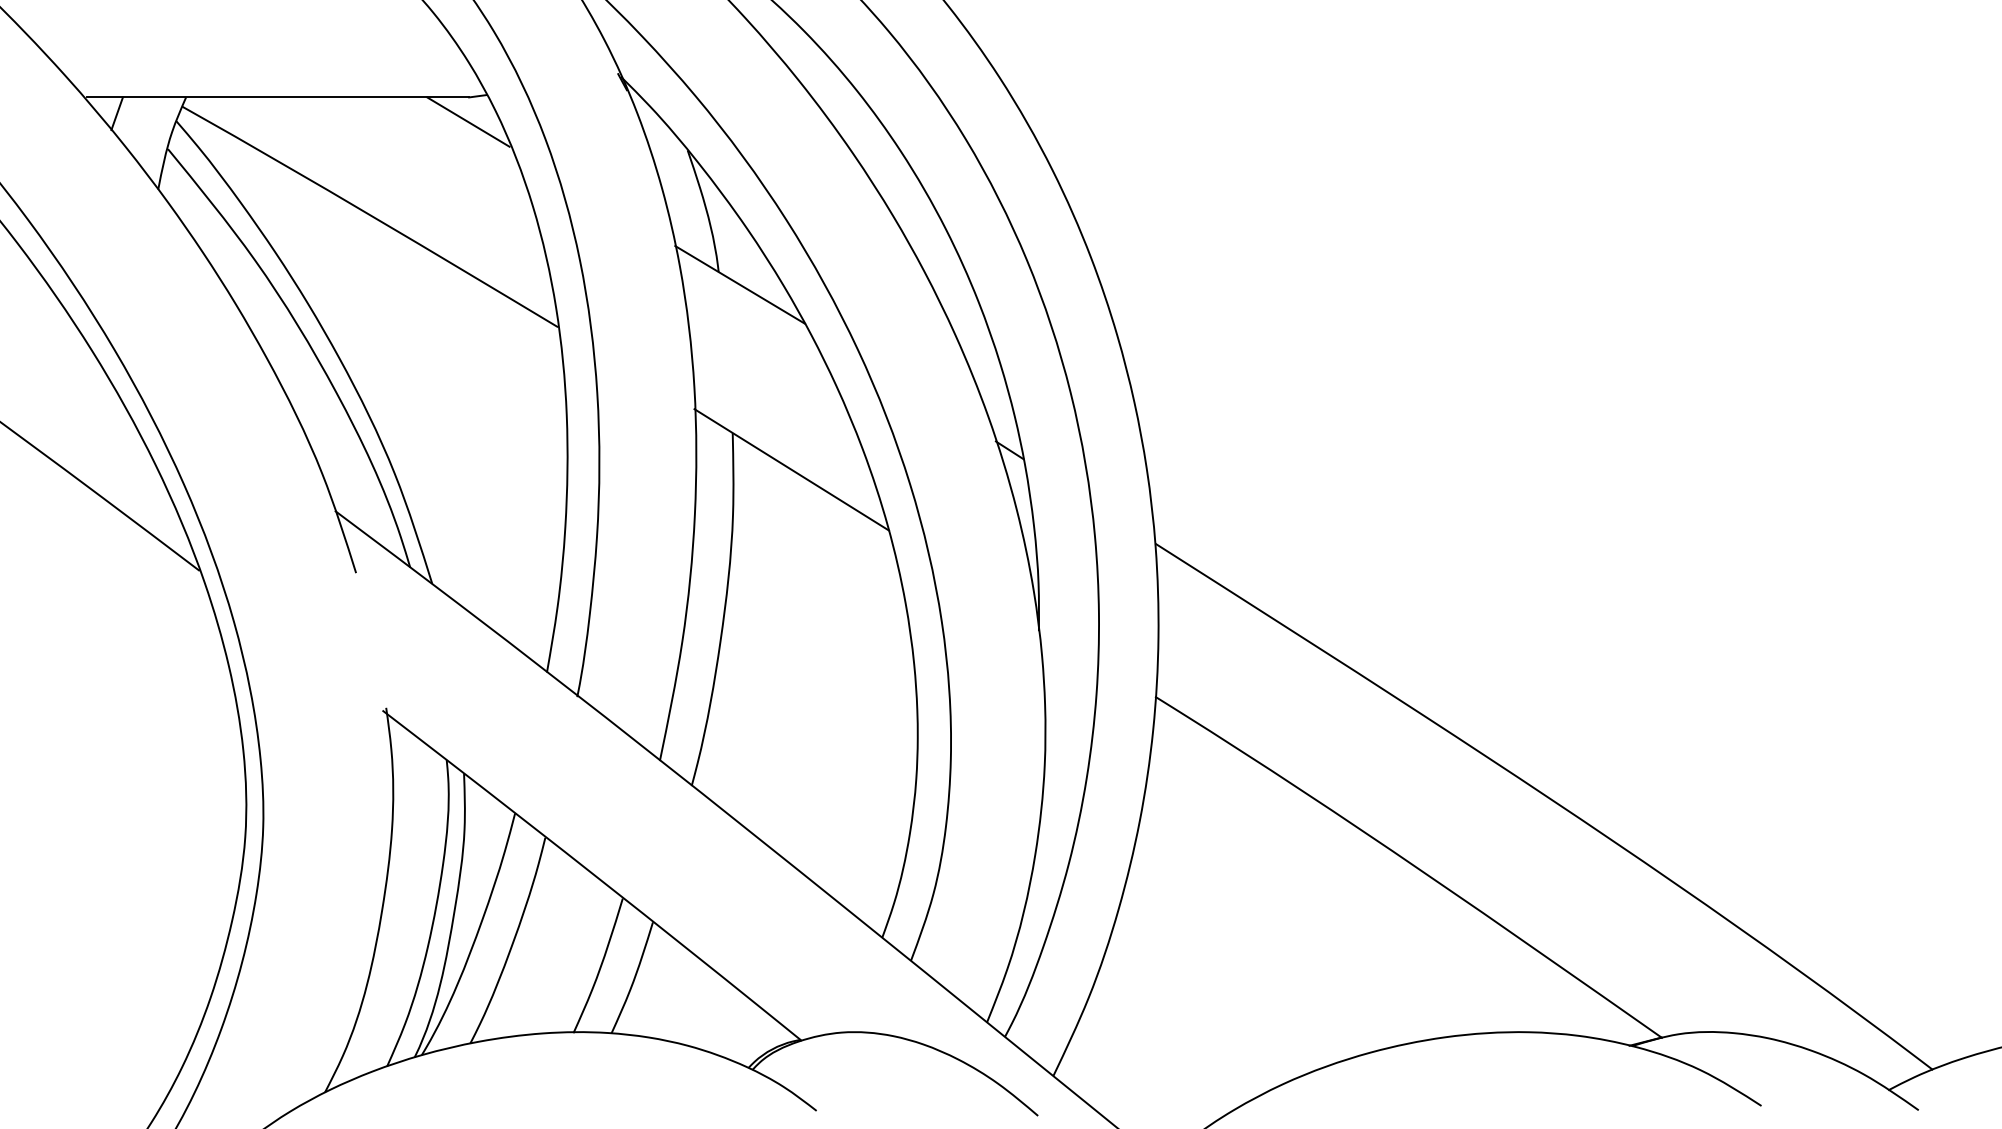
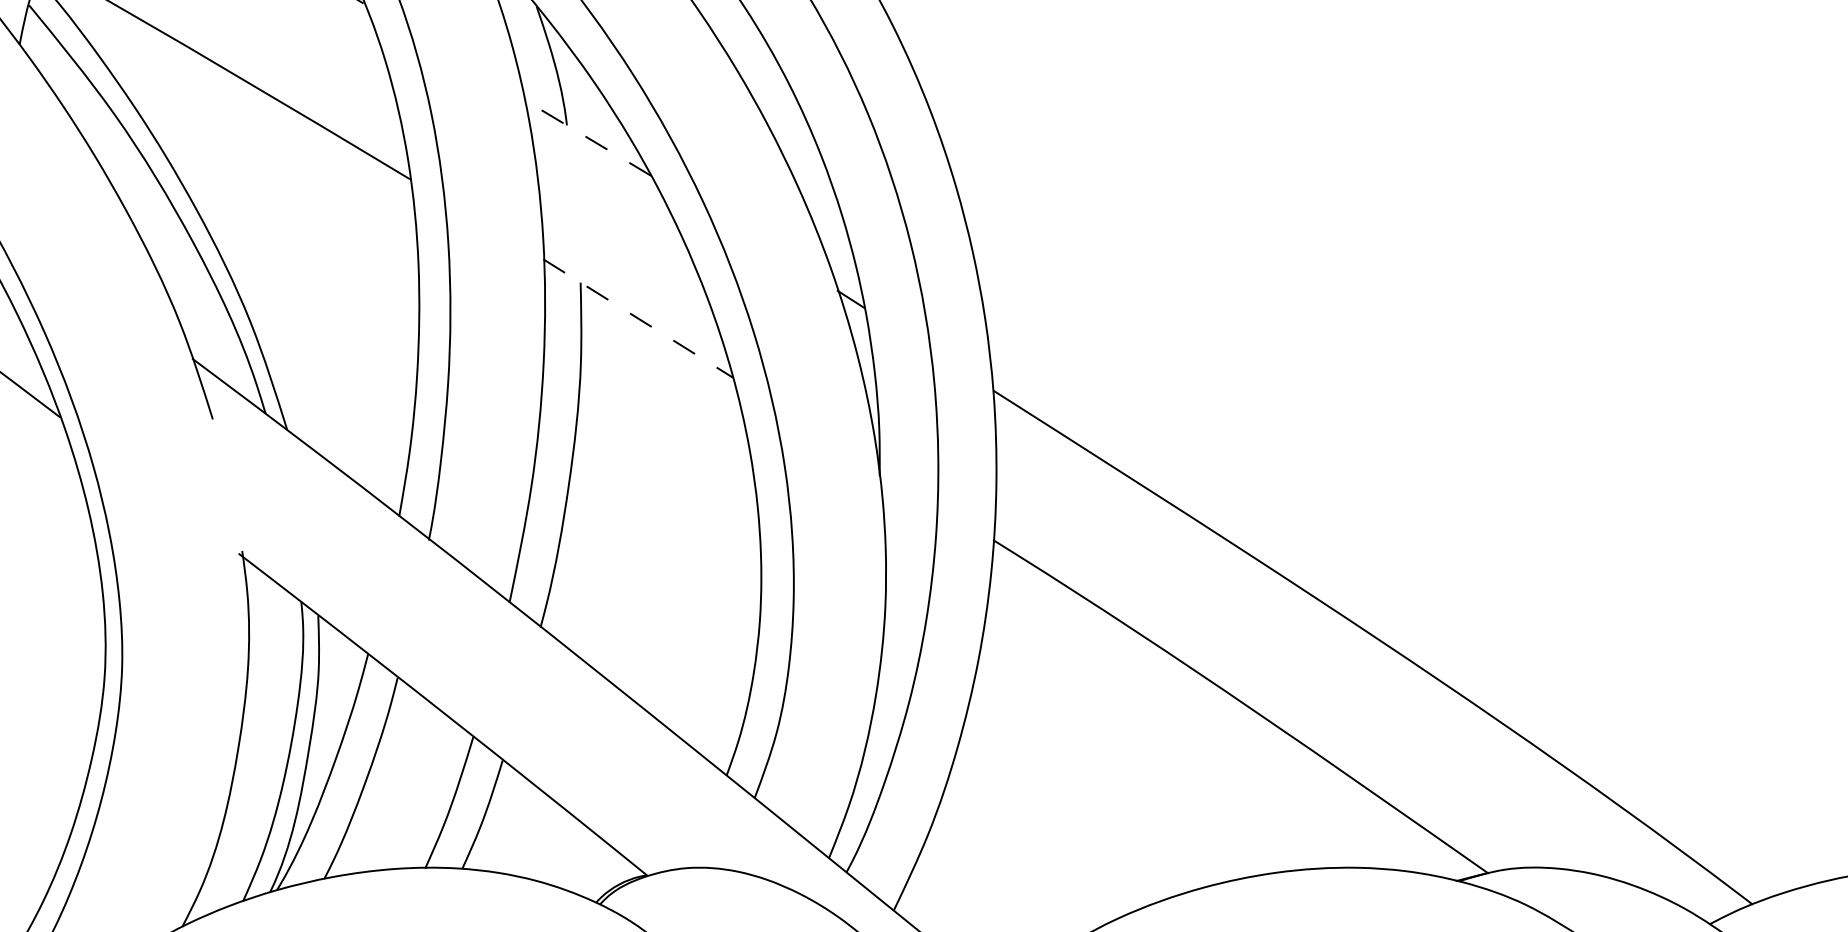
line: (740, 284) -> (588, 137), solid -> dashed
line: (791, 469) -> (638, 318), solid -> dashed

